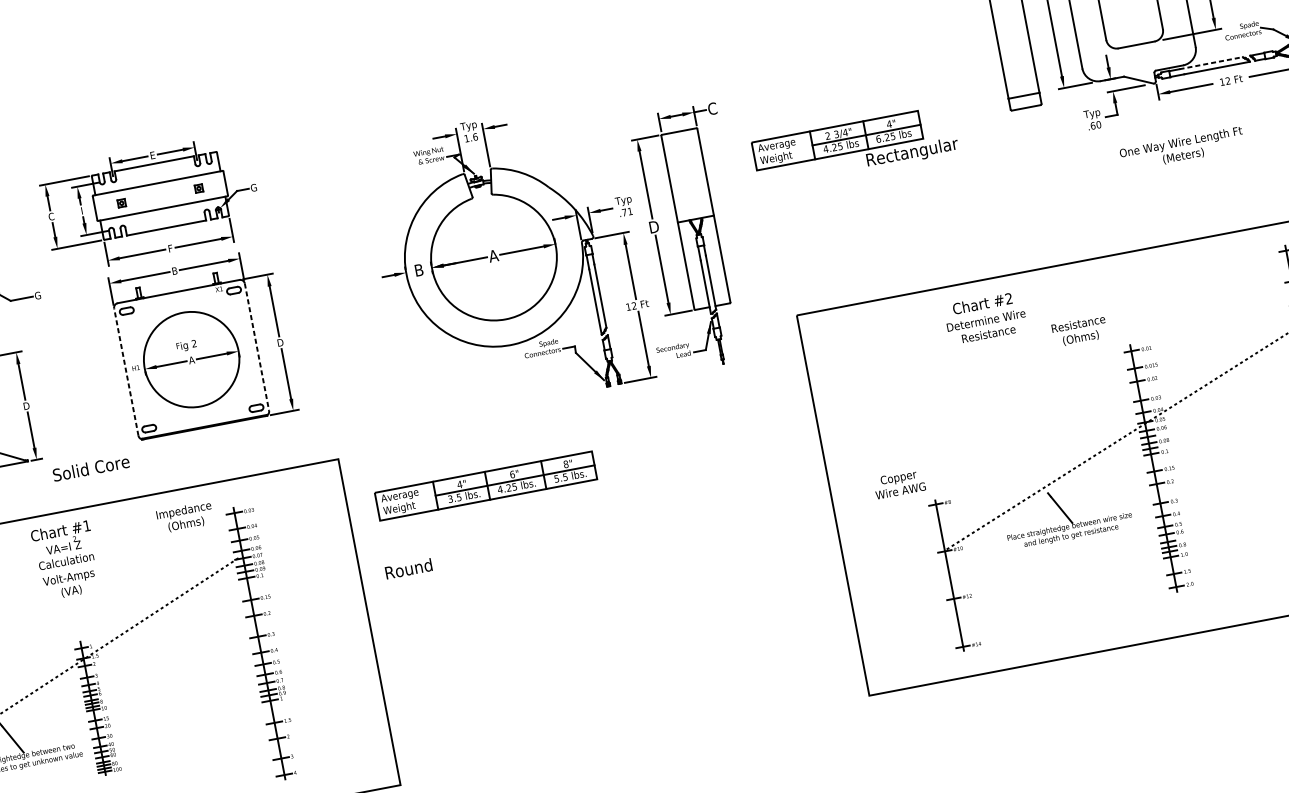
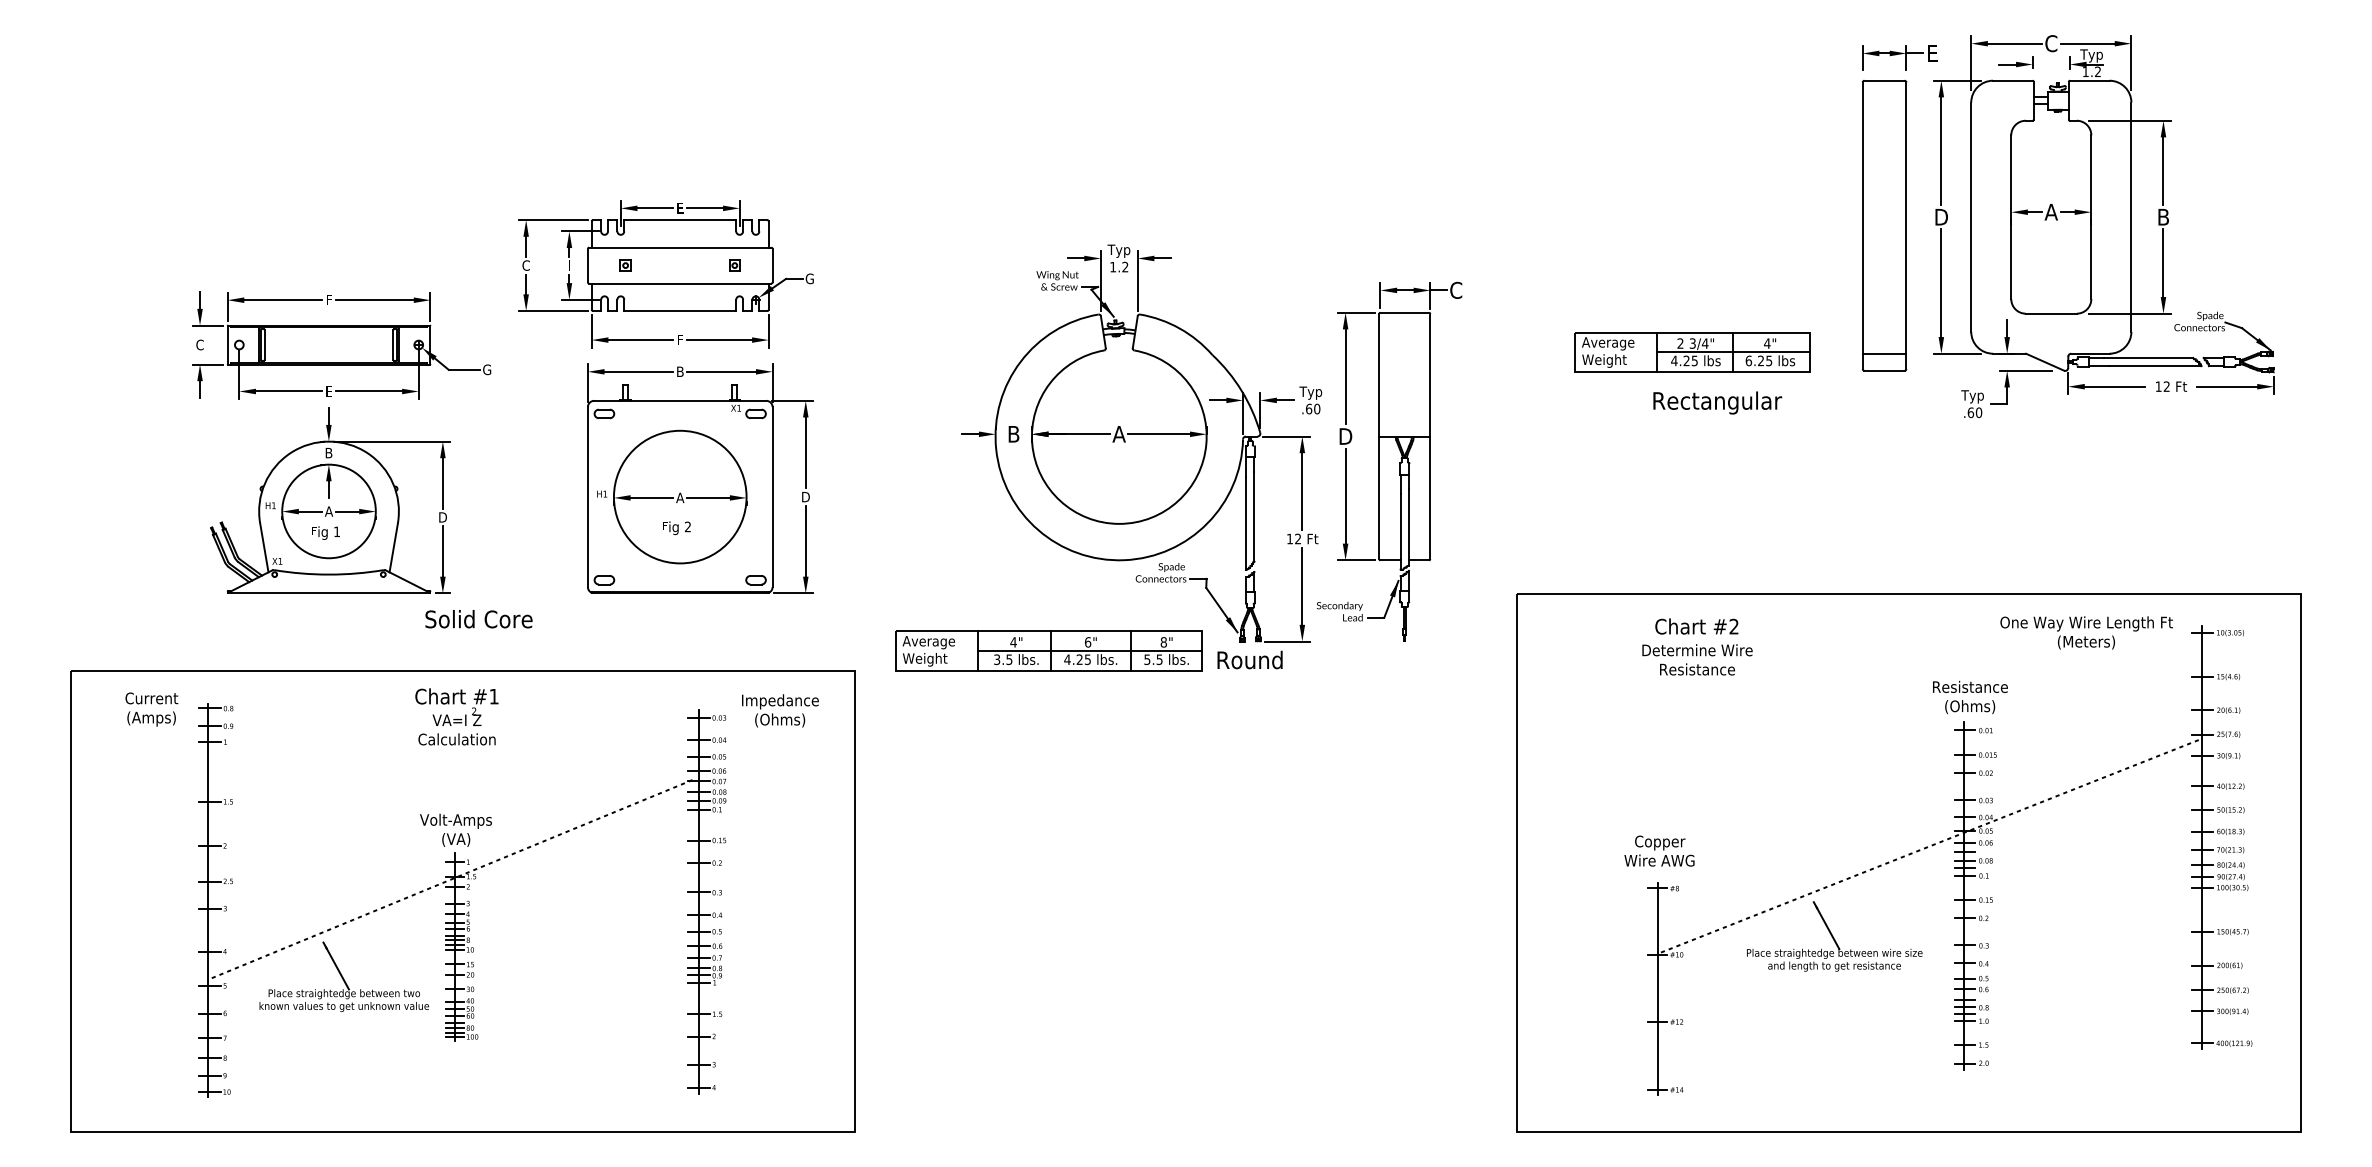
line: (1211, 62) -> (2148, 357), dashed -> solid
text: (475, 136) -> (1125, 266), 1.6 -> 1.2
part: (837, 140) -> (1692, 352), moved
text: (1182, 149) -> (2086, 632), moved
text: (627, 211) -> (1313, 408), .71 -> .60
text: (985, 317) -> (1697, 646), moved
text: (1079, 331) -> (1970, 697), moved
text: (186, 346) -> (676, 528), moved
line: (256, 347) -> (772, 497), dashed -> solid
line: (125, 371) -> (587, 496), dashed -> solid
text: (90, 468) -> (478, 619), moved
text: (899, 483) -> (1659, 850), moved
part: (485, 485) -> (1048, 650), moved
text: (185, 517) -> (780, 710), moved
text: (408, 568) -> (1249, 659), moved
text: (69, 584) -> (455, 829), moved

